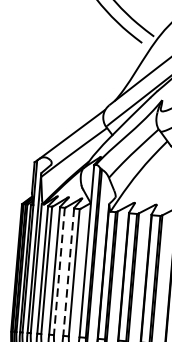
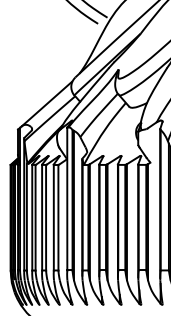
line: (59, 271) -> (46, 217), dashed -> solid
line: (68, 271) -> (53, 217), dashed -> solid

